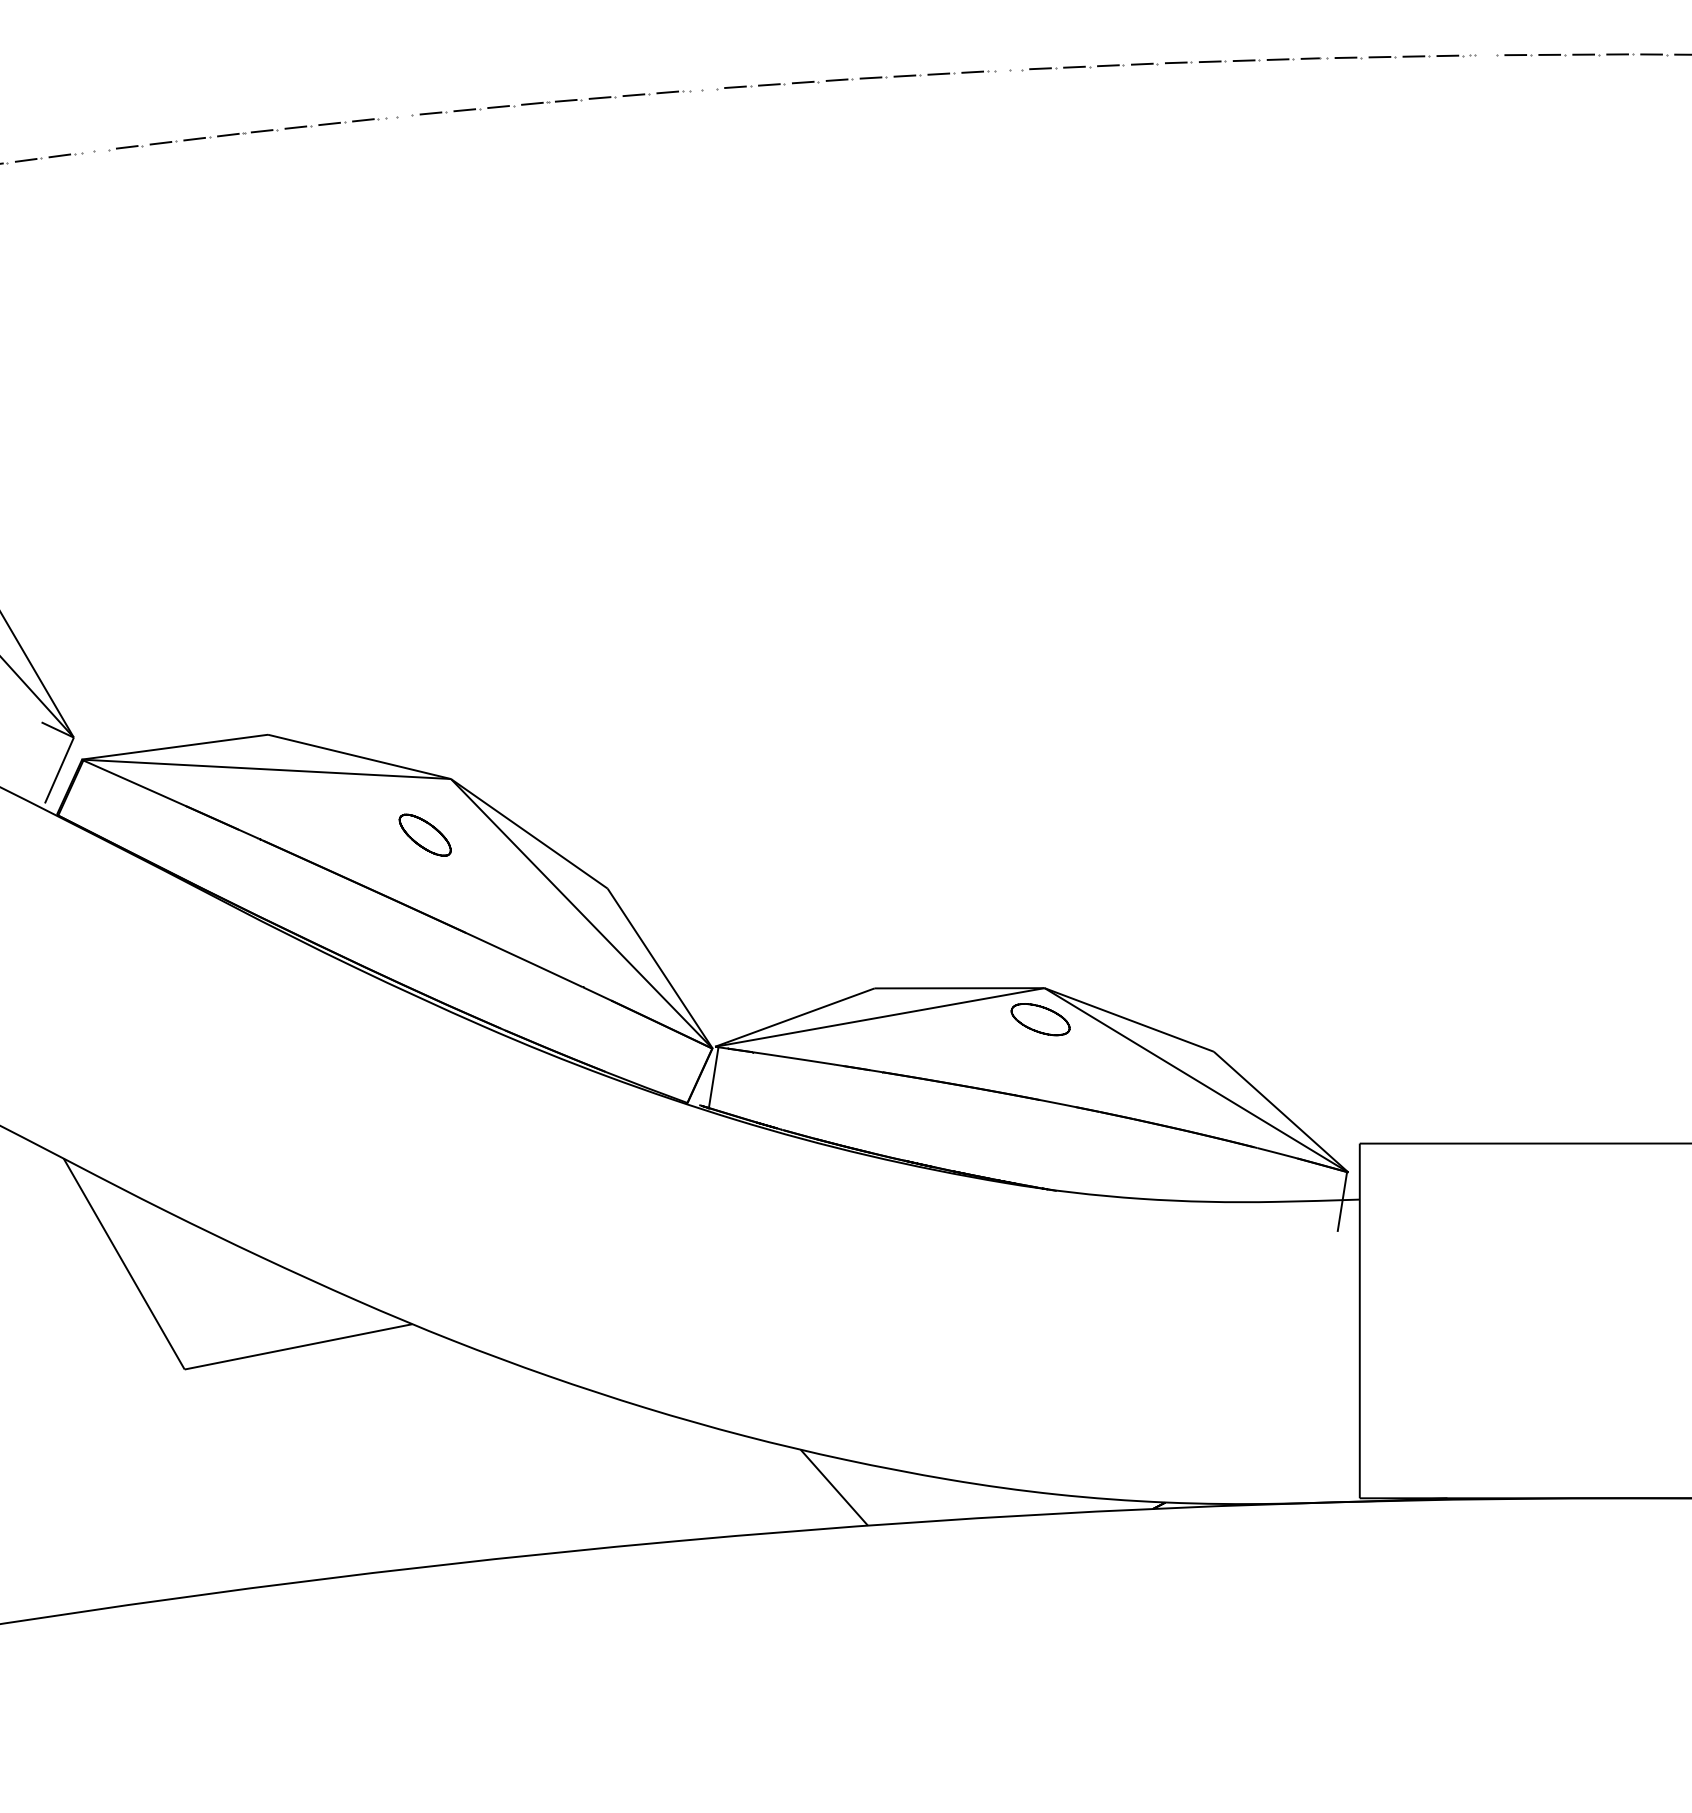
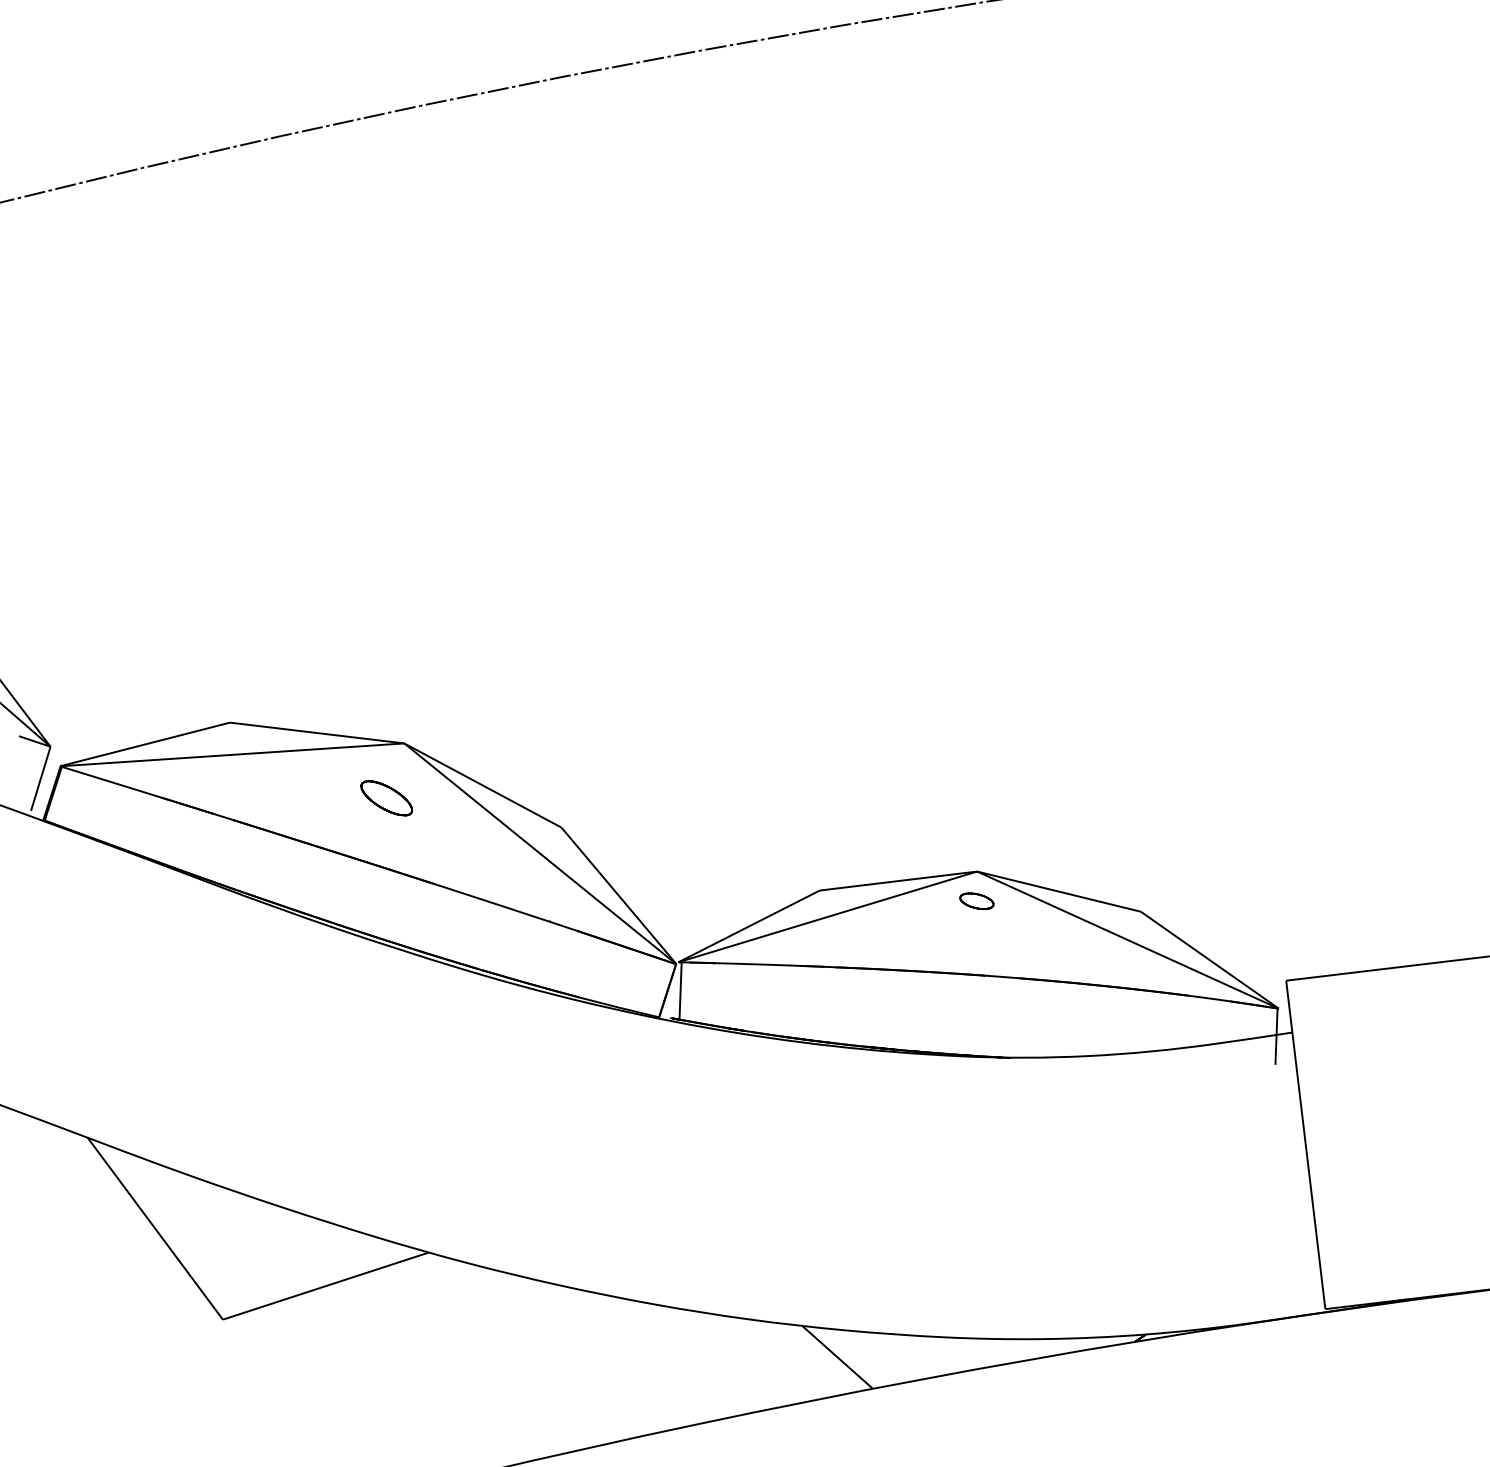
part: (1040, 1019) -> (976, 901), size x0.6

